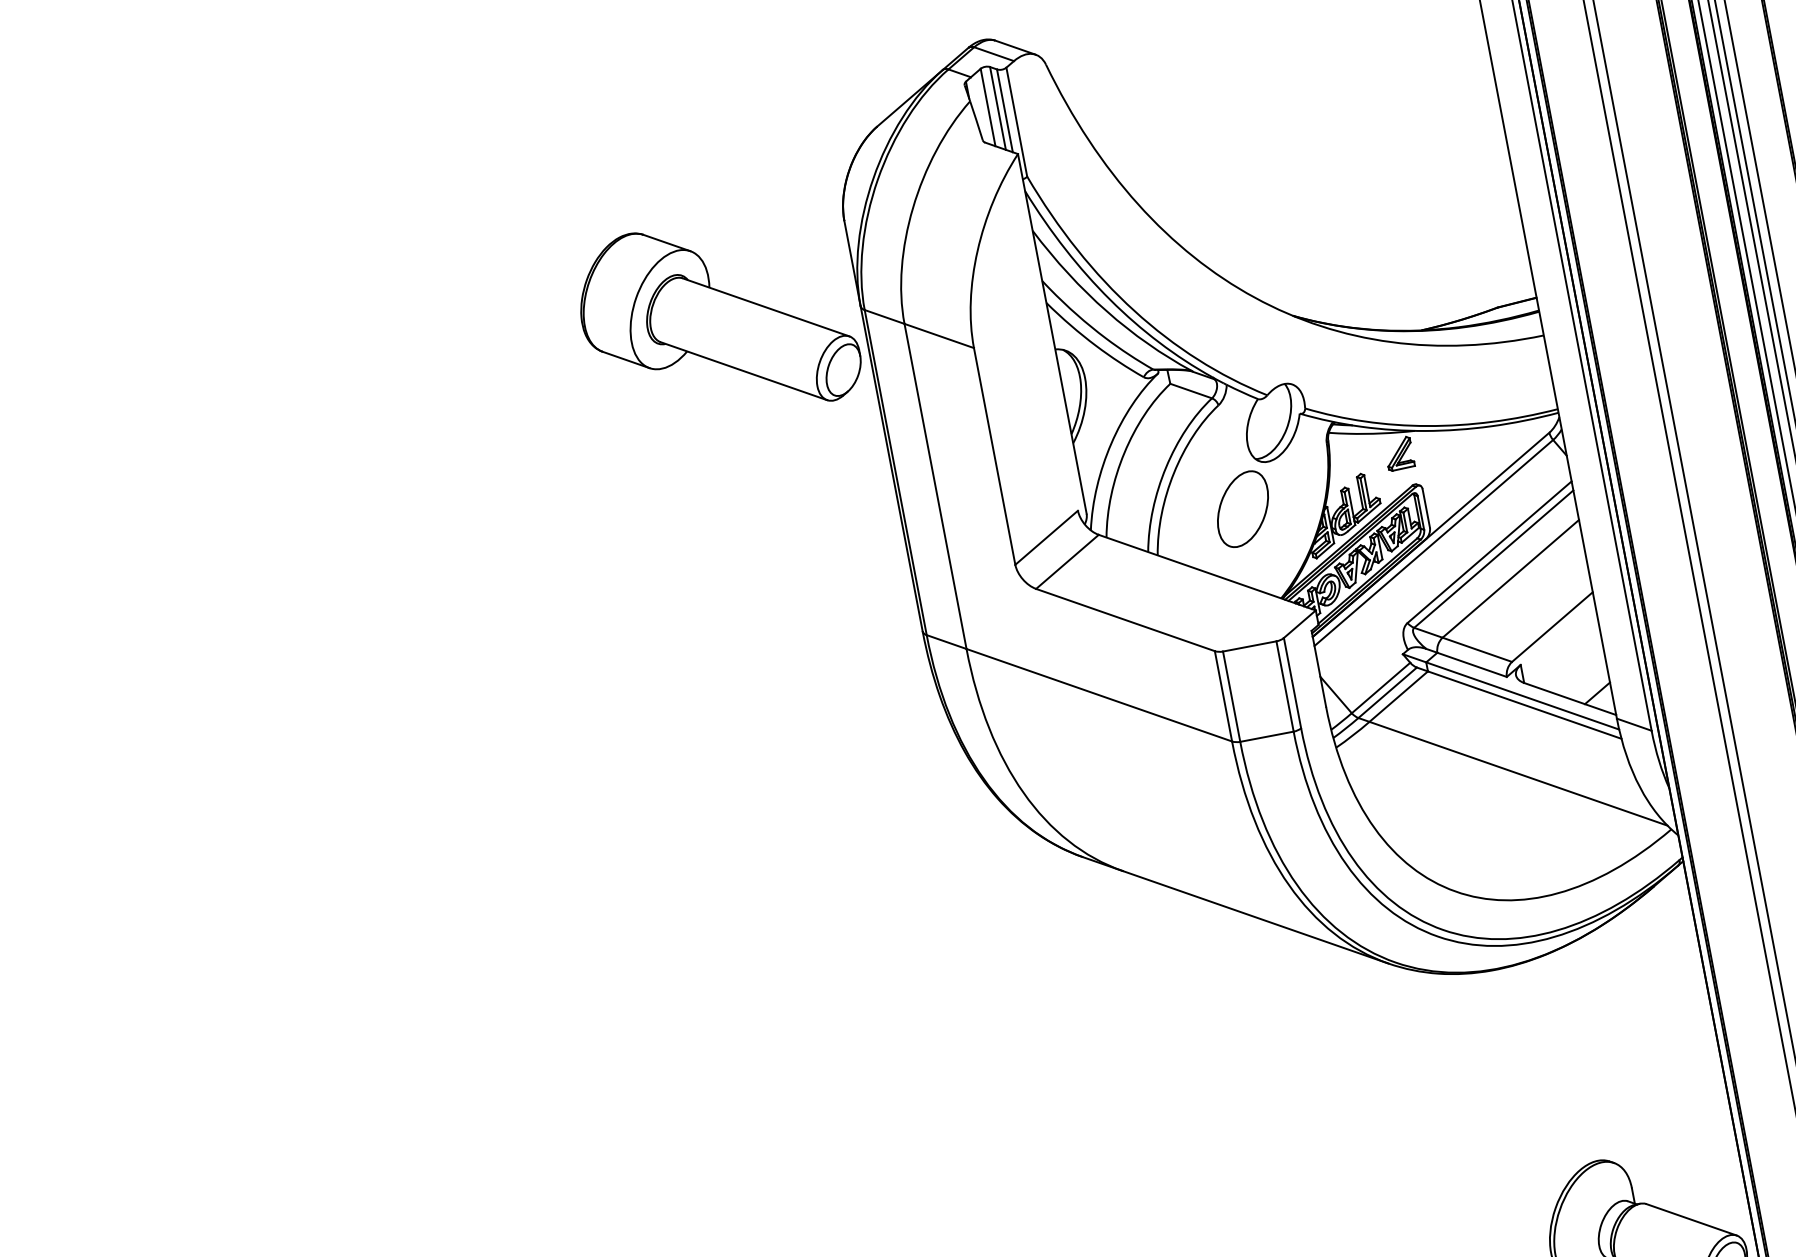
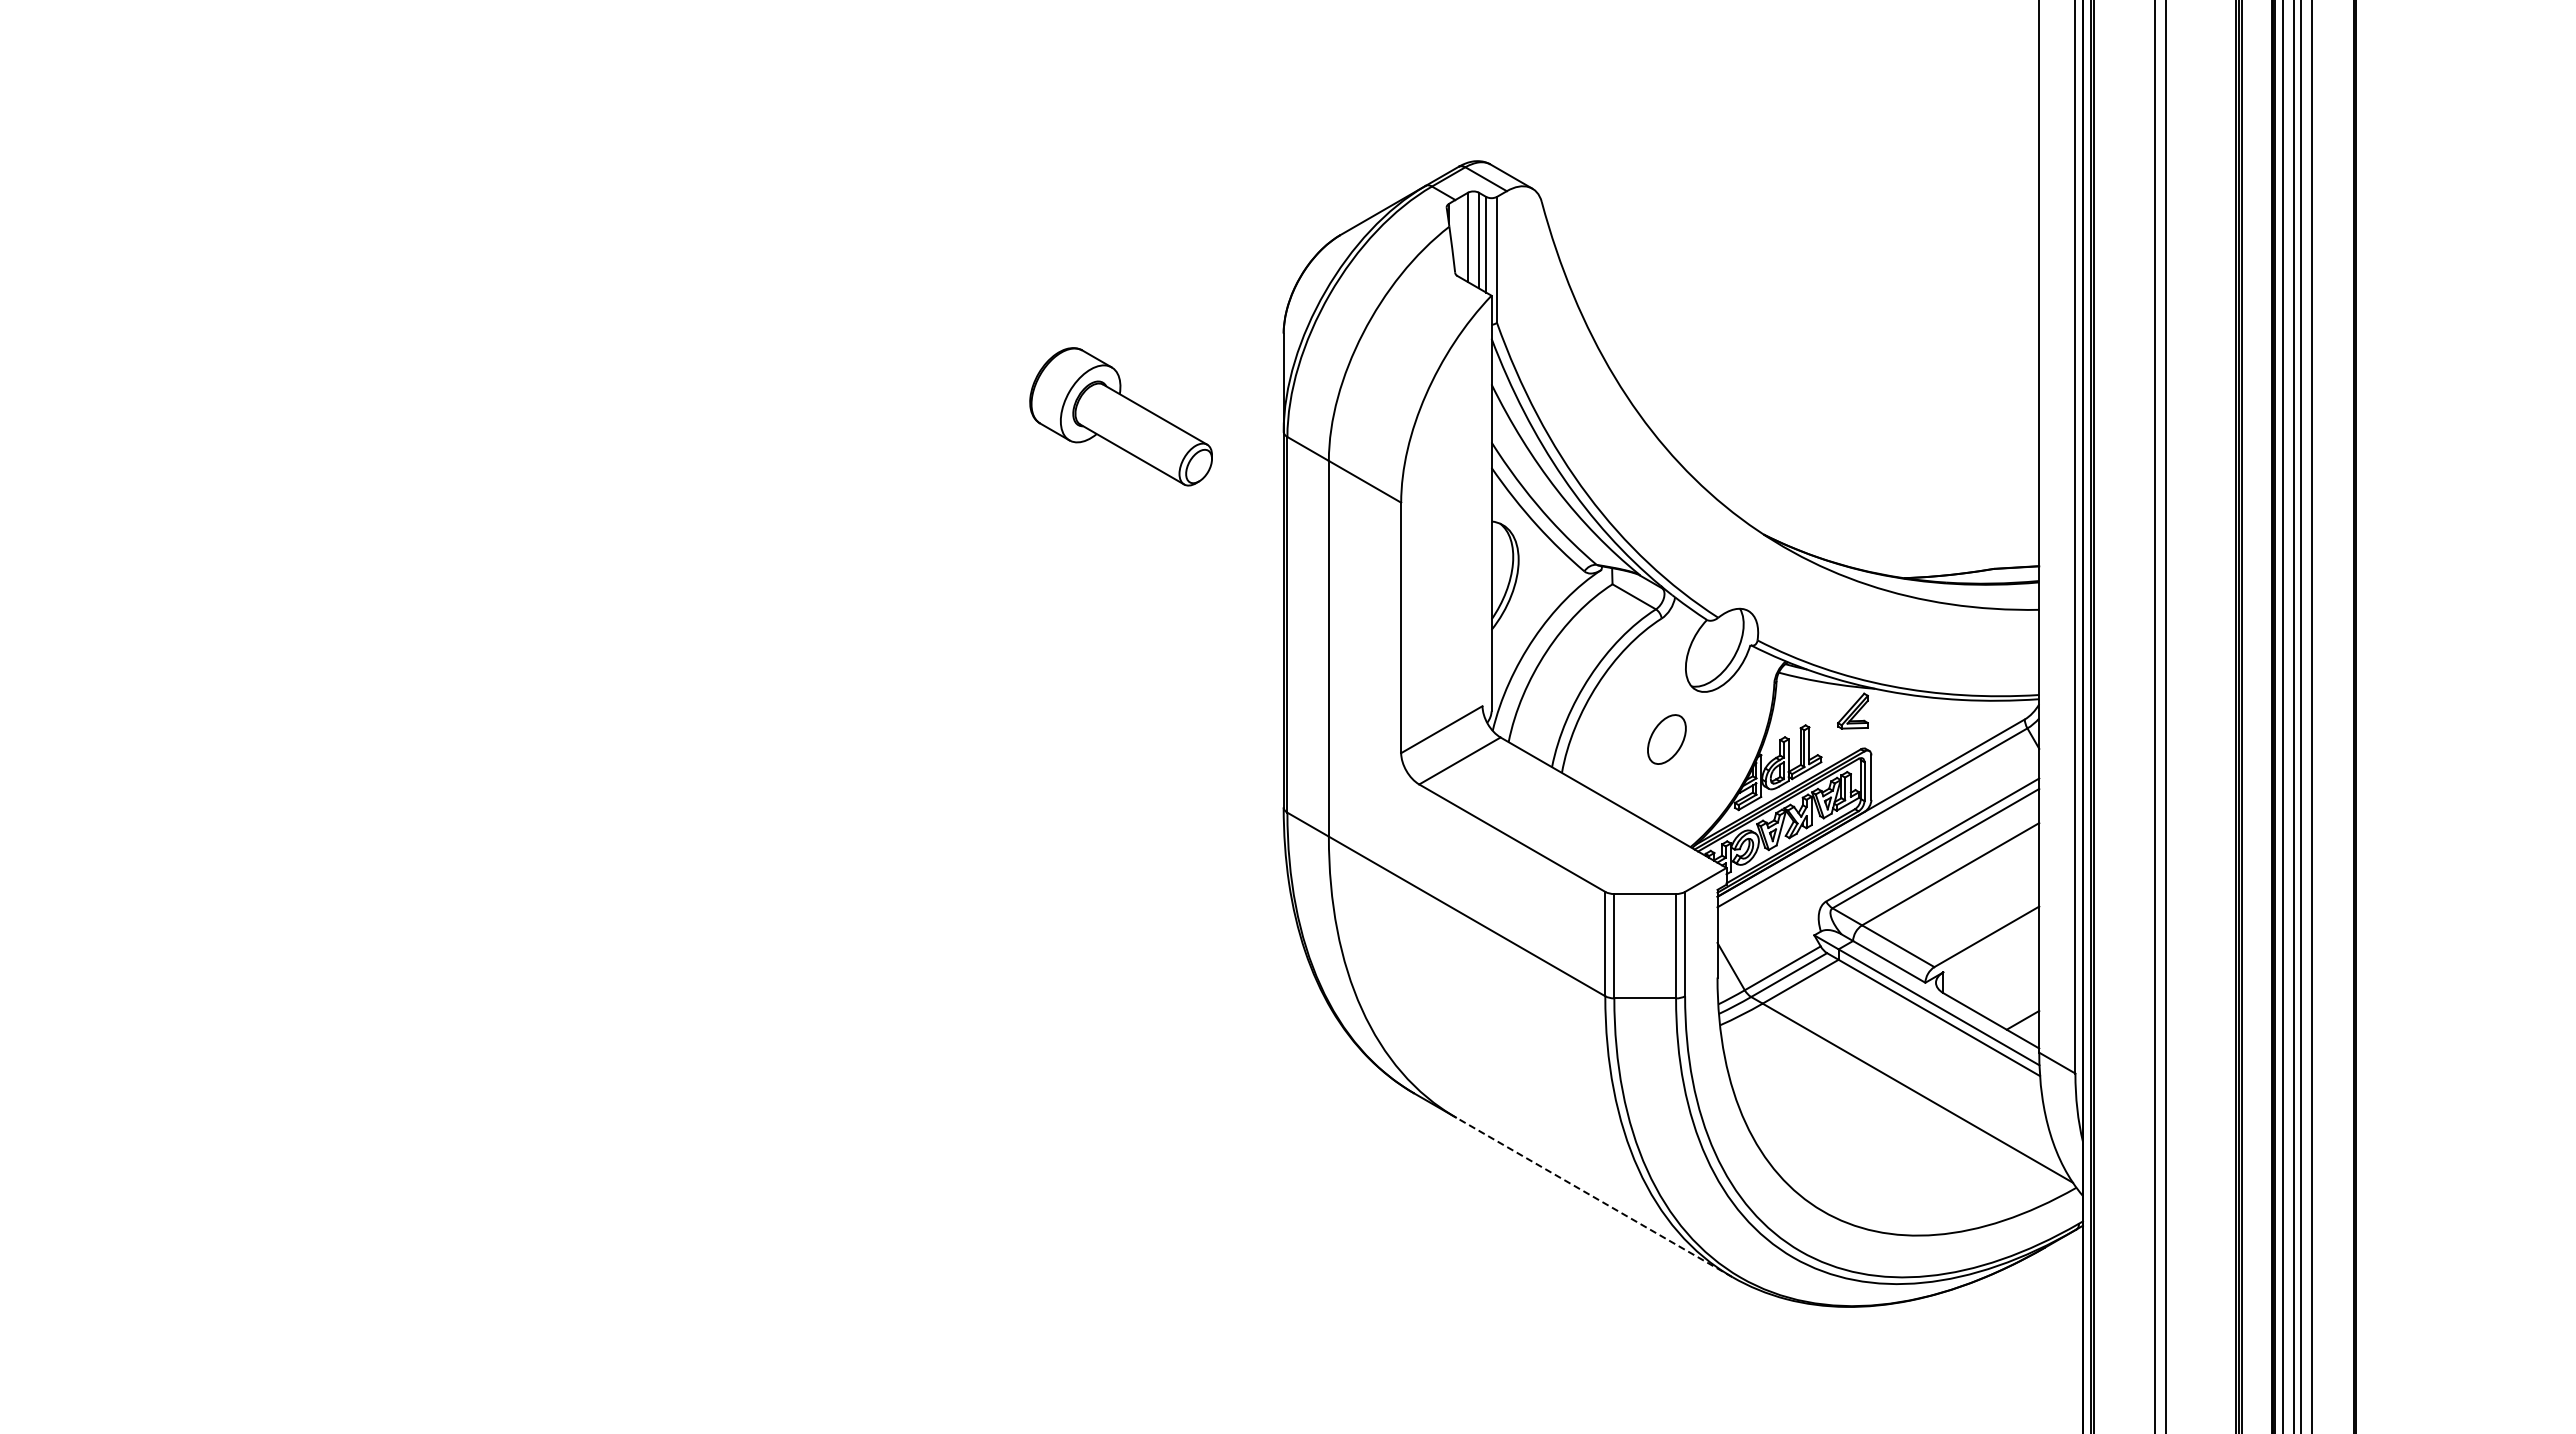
part: (716, 319) -> (1120, 416), size x0.6
part: (1242, 509) -> (1666, 739), size x0.6
line: (1255, 917) -> (1594, 1197), solid -> dashed

